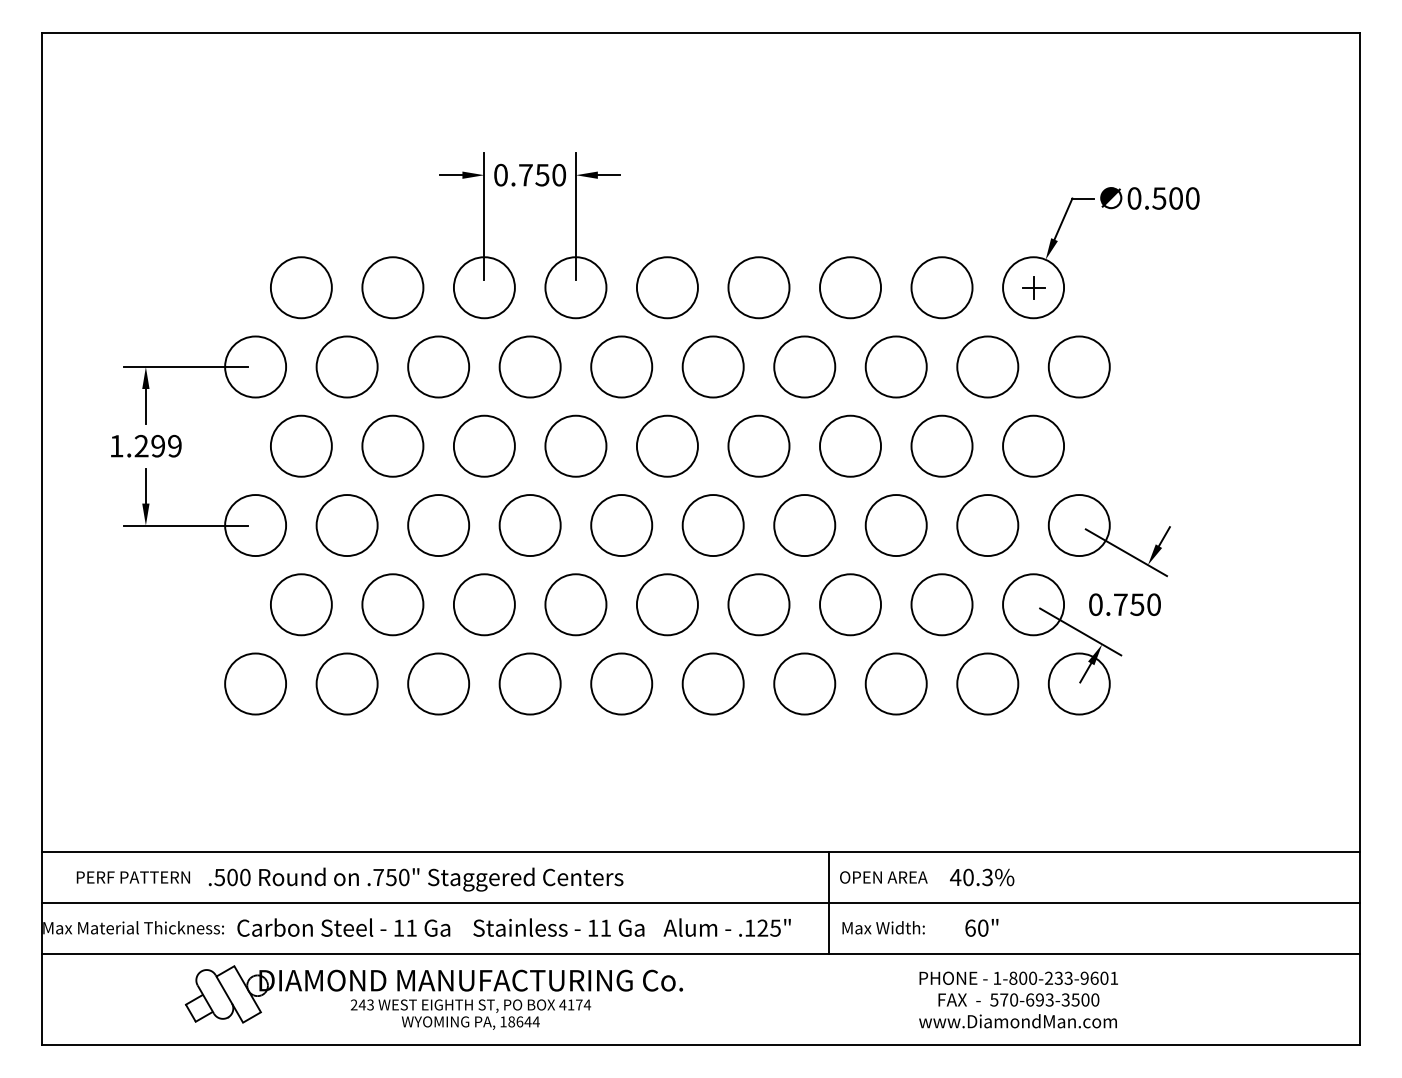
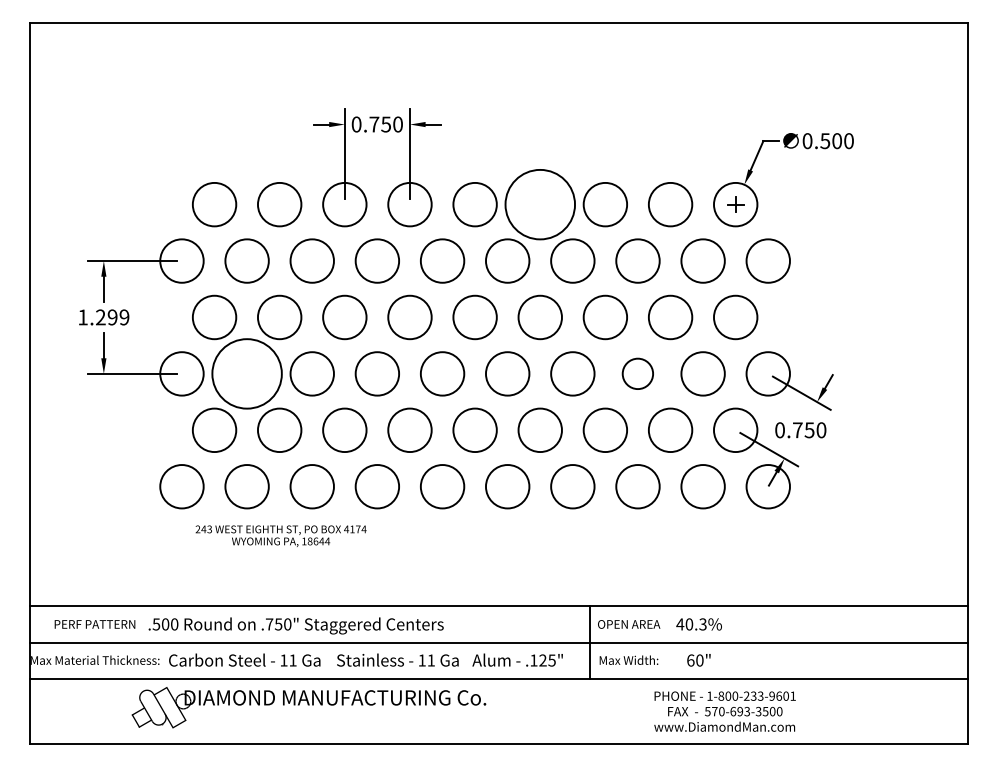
circle: (758, 287) -> (539, 204), size x1.6
circle: (346, 525) -> (246, 373), size x1.6
circle: (895, 525) -> (637, 373), size x0.7
text: (471, 1014) -> (281, 536), moved

